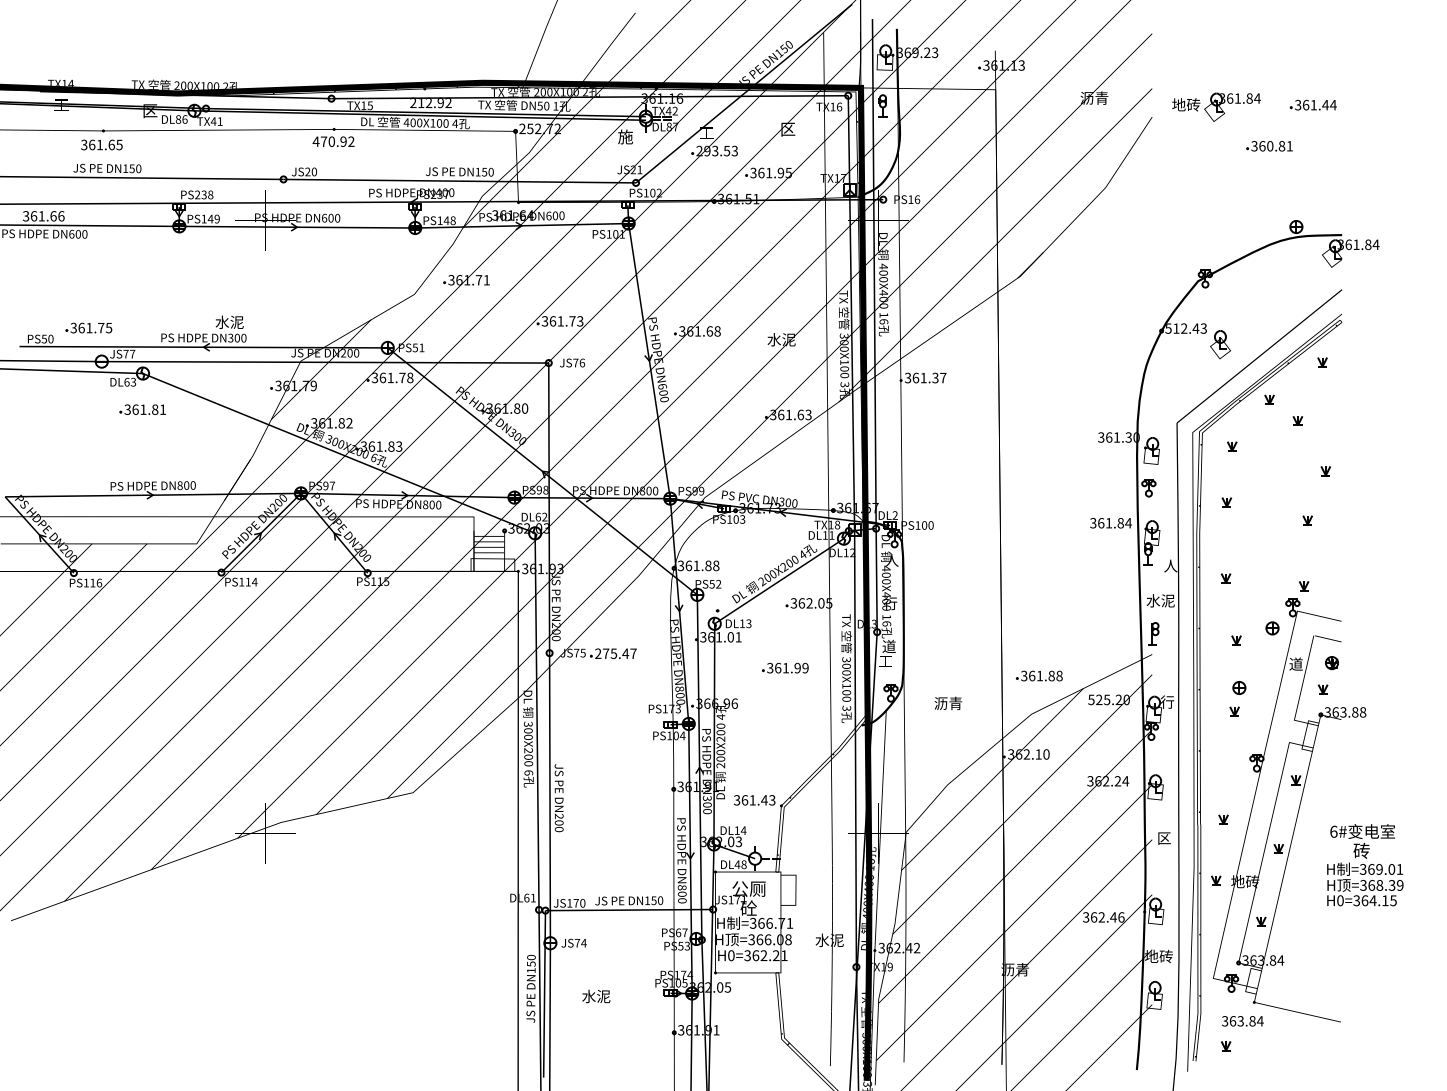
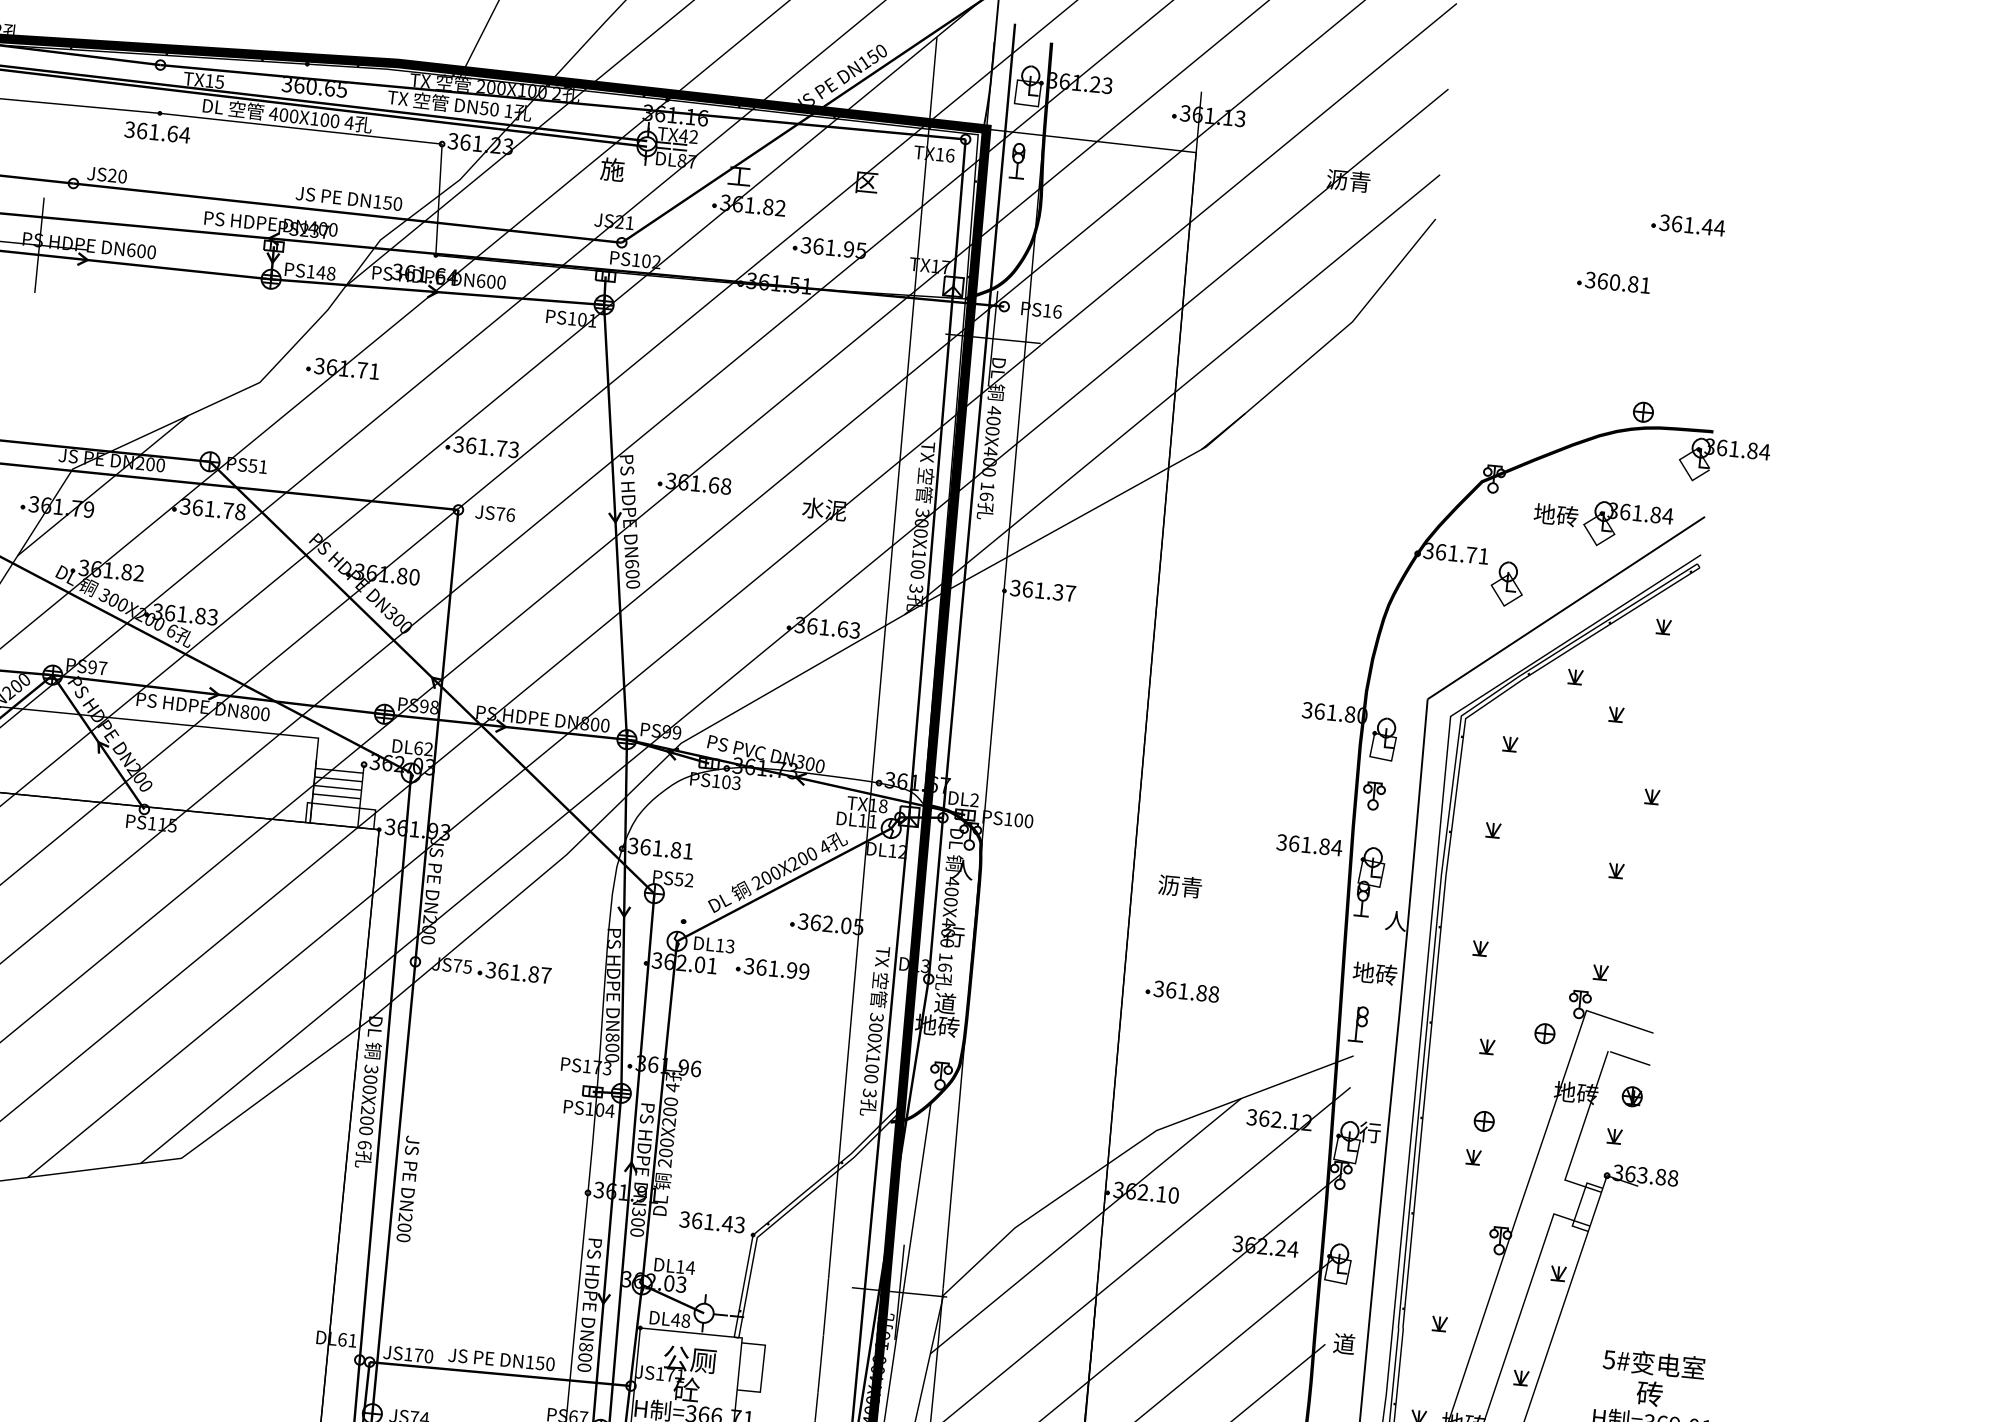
text: (915, 52) -> (1076, 82), 369.23 -> 361.23
text: (430, 102) -> (314, 86), 212.92 -> 360.65
part: (1216, 106) -> (1602, 522), moved
text: (539, 128) -> (479, 143), 252.72 -> 361.23
text: (333, 141) -> (157, 132), 470.92 -> 361.64
text: (717, 150) -> (753, 204), 293.53 -> 361.82
text: (1186, 328) -> (1456, 553), 512.43 -> 361.71
text: (1128, 437) -> (1349, 714), 361.30 -> 361.80
text: (716, 565) -> (688, 850), 361.88 -> 361.81
text: (1160, 600) -> (1374, 973), 水泥 -> 地砖
text: (719, 637) -> (682, 963), 361.01 -> 362.01
text: (612, 653) -> (513, 971), 275.47 -> 361.87
text: (885, 660) -> (937, 1024), 工 -> 地砖
text: (1296, 663) -> (1576, 1091), 道 -> 地砖
text: (784, 667) -> (771, 967), moved
text: (1038, 675) -> (1181, 990), moved
text: (1108, 699) -> (1278, 1119), 525.20 -> 362.12
text: (715, 703) -> (666, 1065), 366.96 -> 361.96
text: (948, 703) -> (1180, 886), moved
text: (1333, 831) -> (1608, 1359), 6# -> 5#
text: (1163, 837) -> (1343, 1342), 区 -> 道

